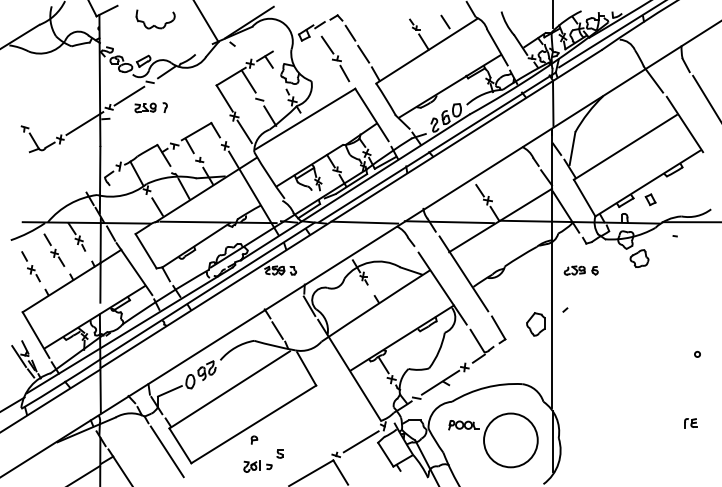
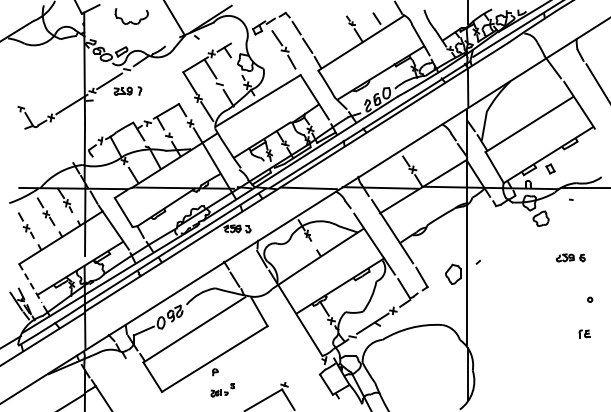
part: (580, 270) -> (570, 257), moved
line: (35, 335) -> (30, 283), solid -> dashed
part: (690, 422) -> (584, 333), moved
part: (493, 440) -> (417, 372), removed
line: (361, 441) -> (305, 373), removed
line: (167, 450) -> (141, 381), removed
part: (262, 461) -> (222, 390), size x0.7

